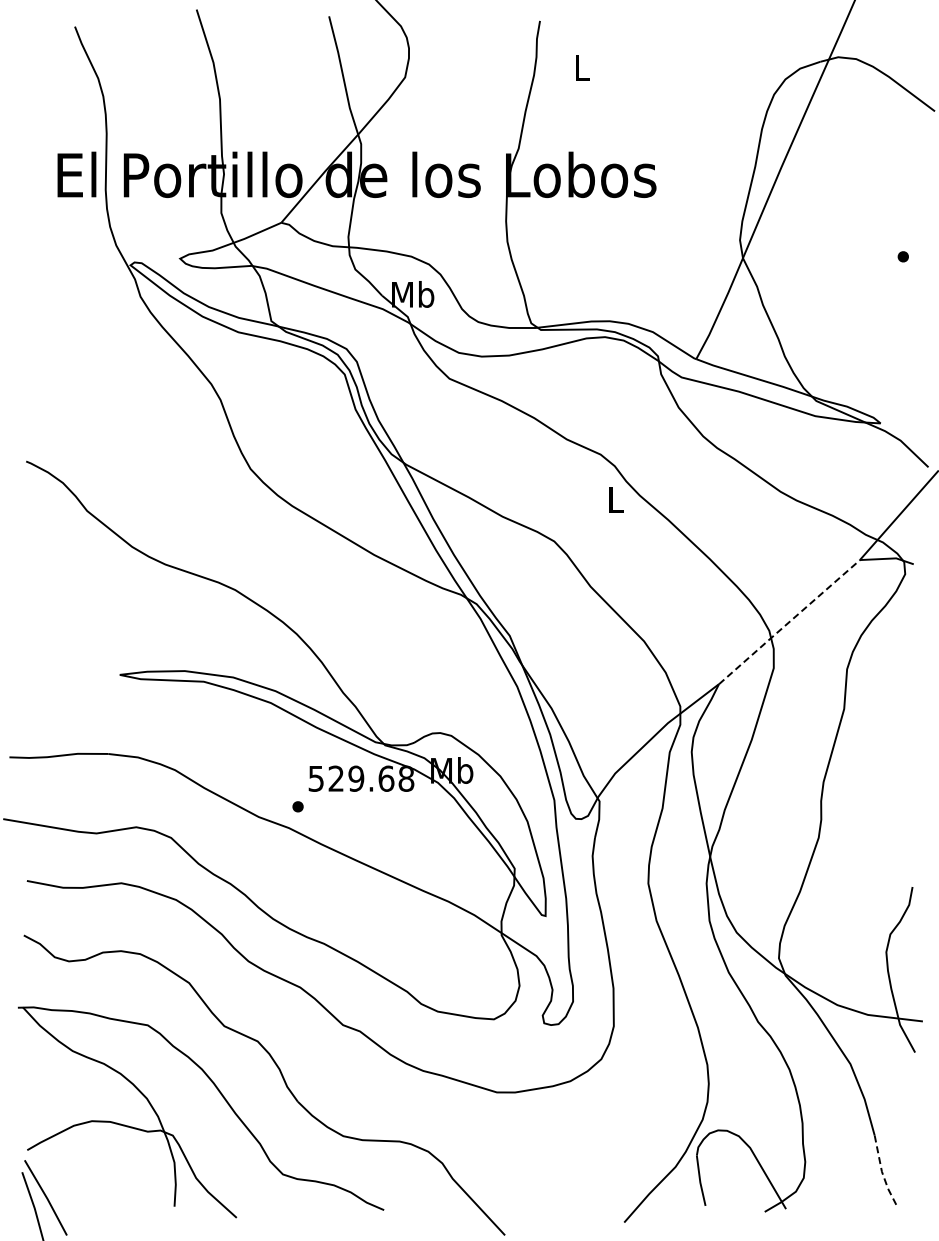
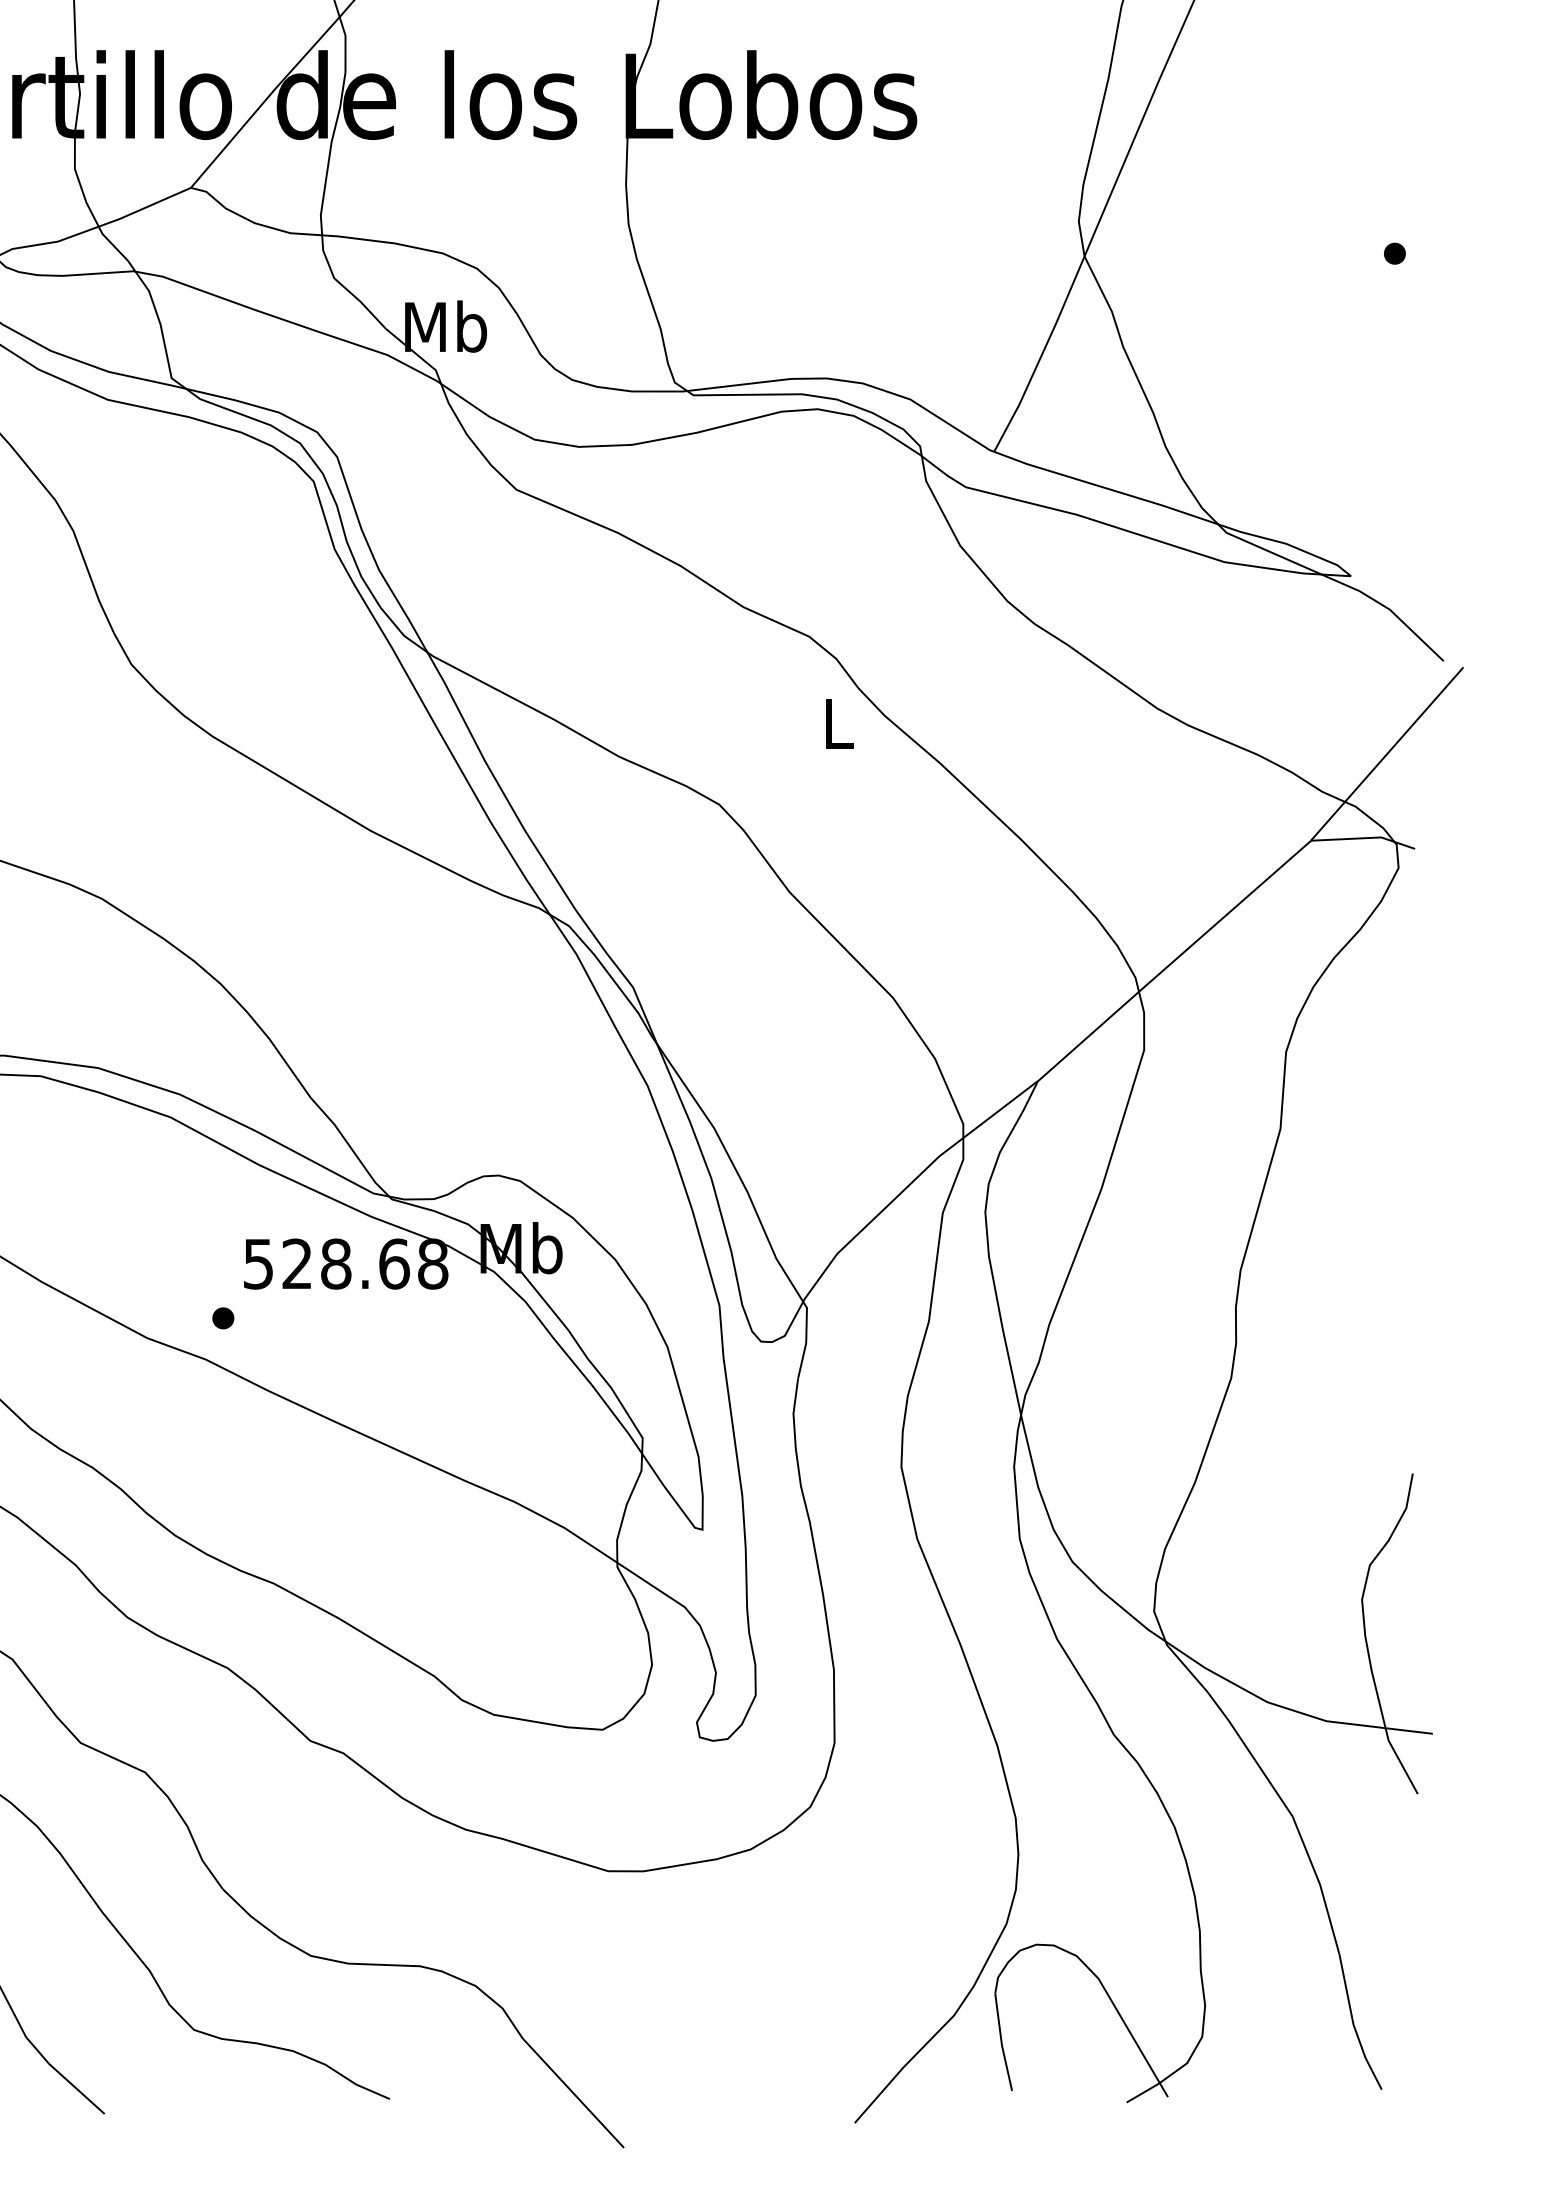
line: (789, 622) -> (1174, 961), dashed -> solid
text: (356, 778) -> (336, 1263), 529.68 -> 528.68
line: (882, 1172) -> (1354, 2026), dashed -> solid

